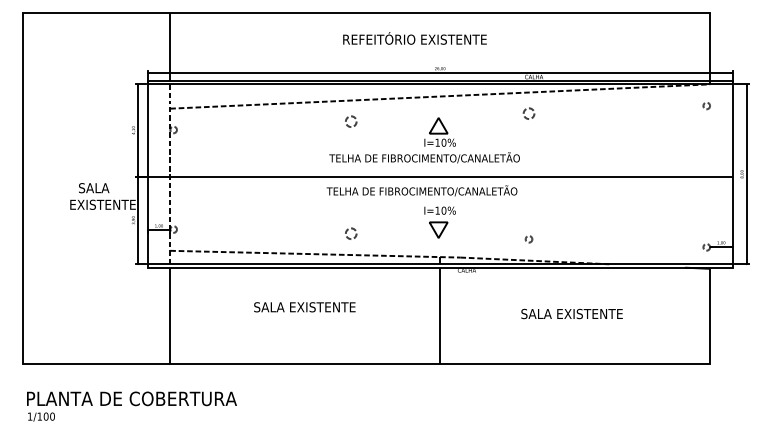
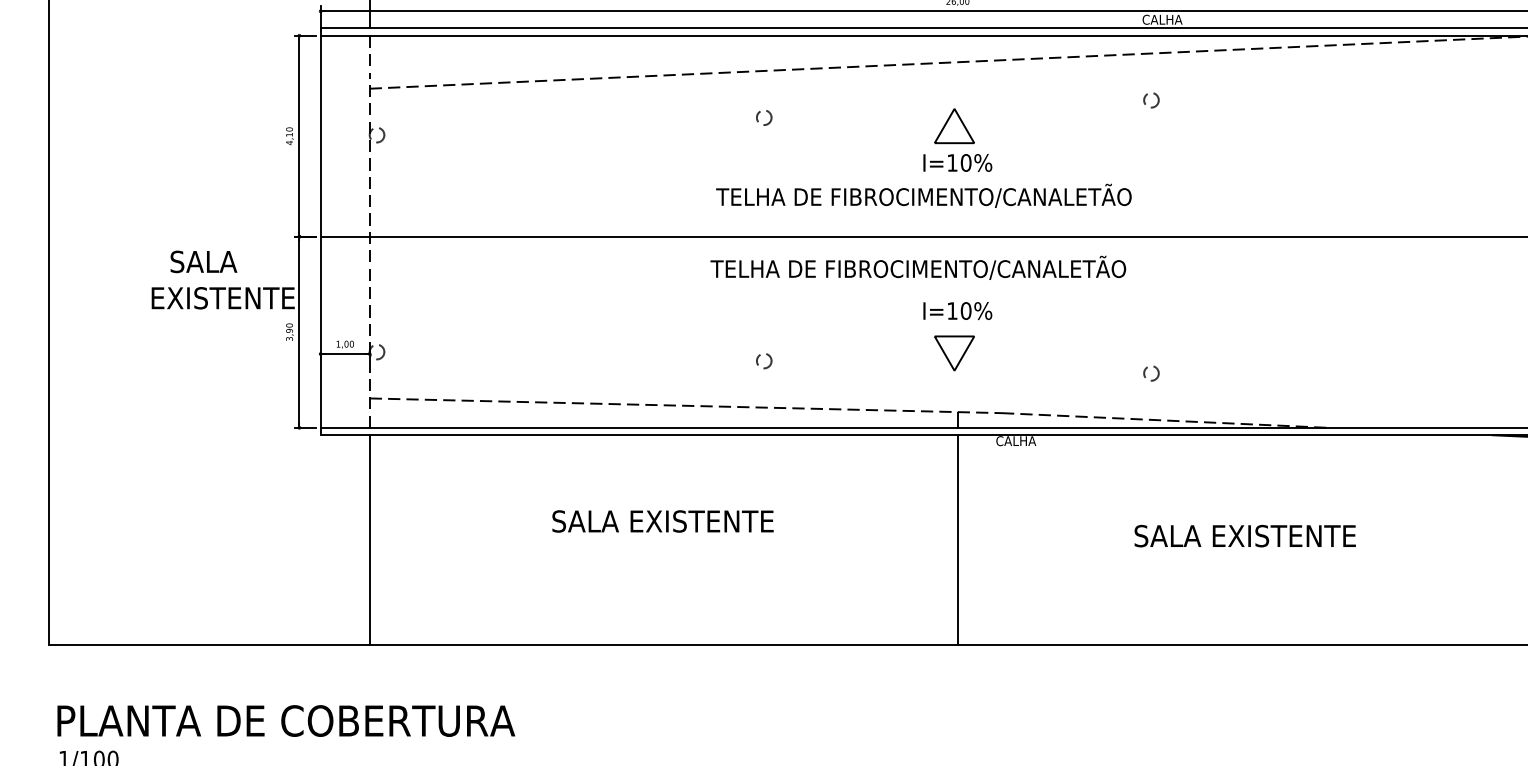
circle: (528, 114) -> (1150, 101), size x0.62
circle: (351, 122) -> (764, 118), size x0.62
circle: (351, 233) -> (764, 360), size x0.62

